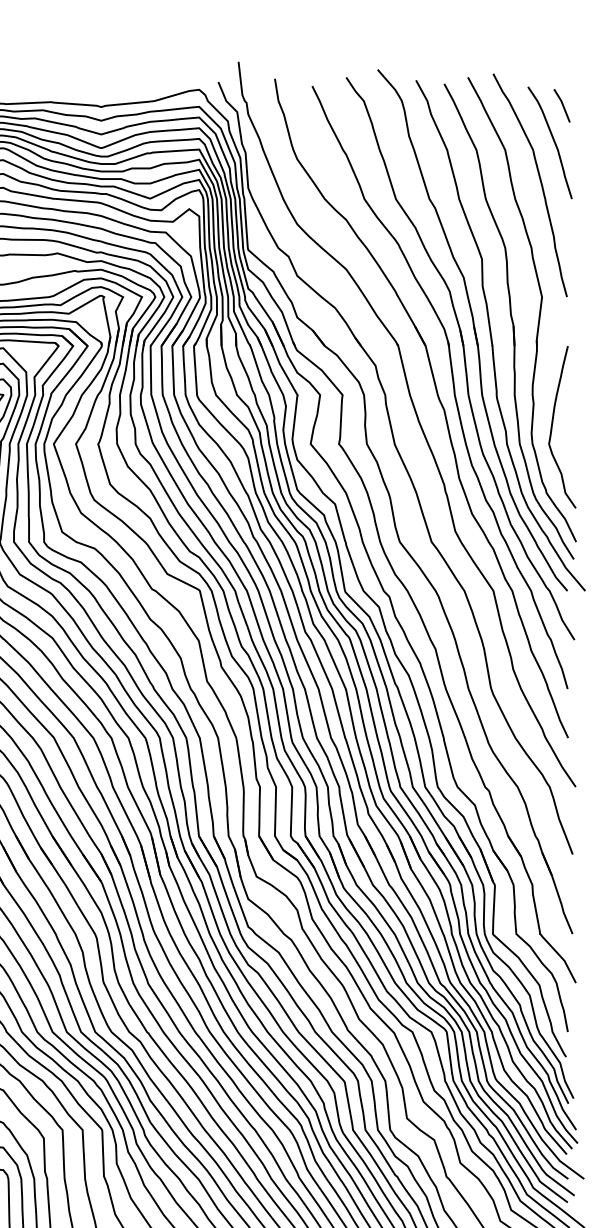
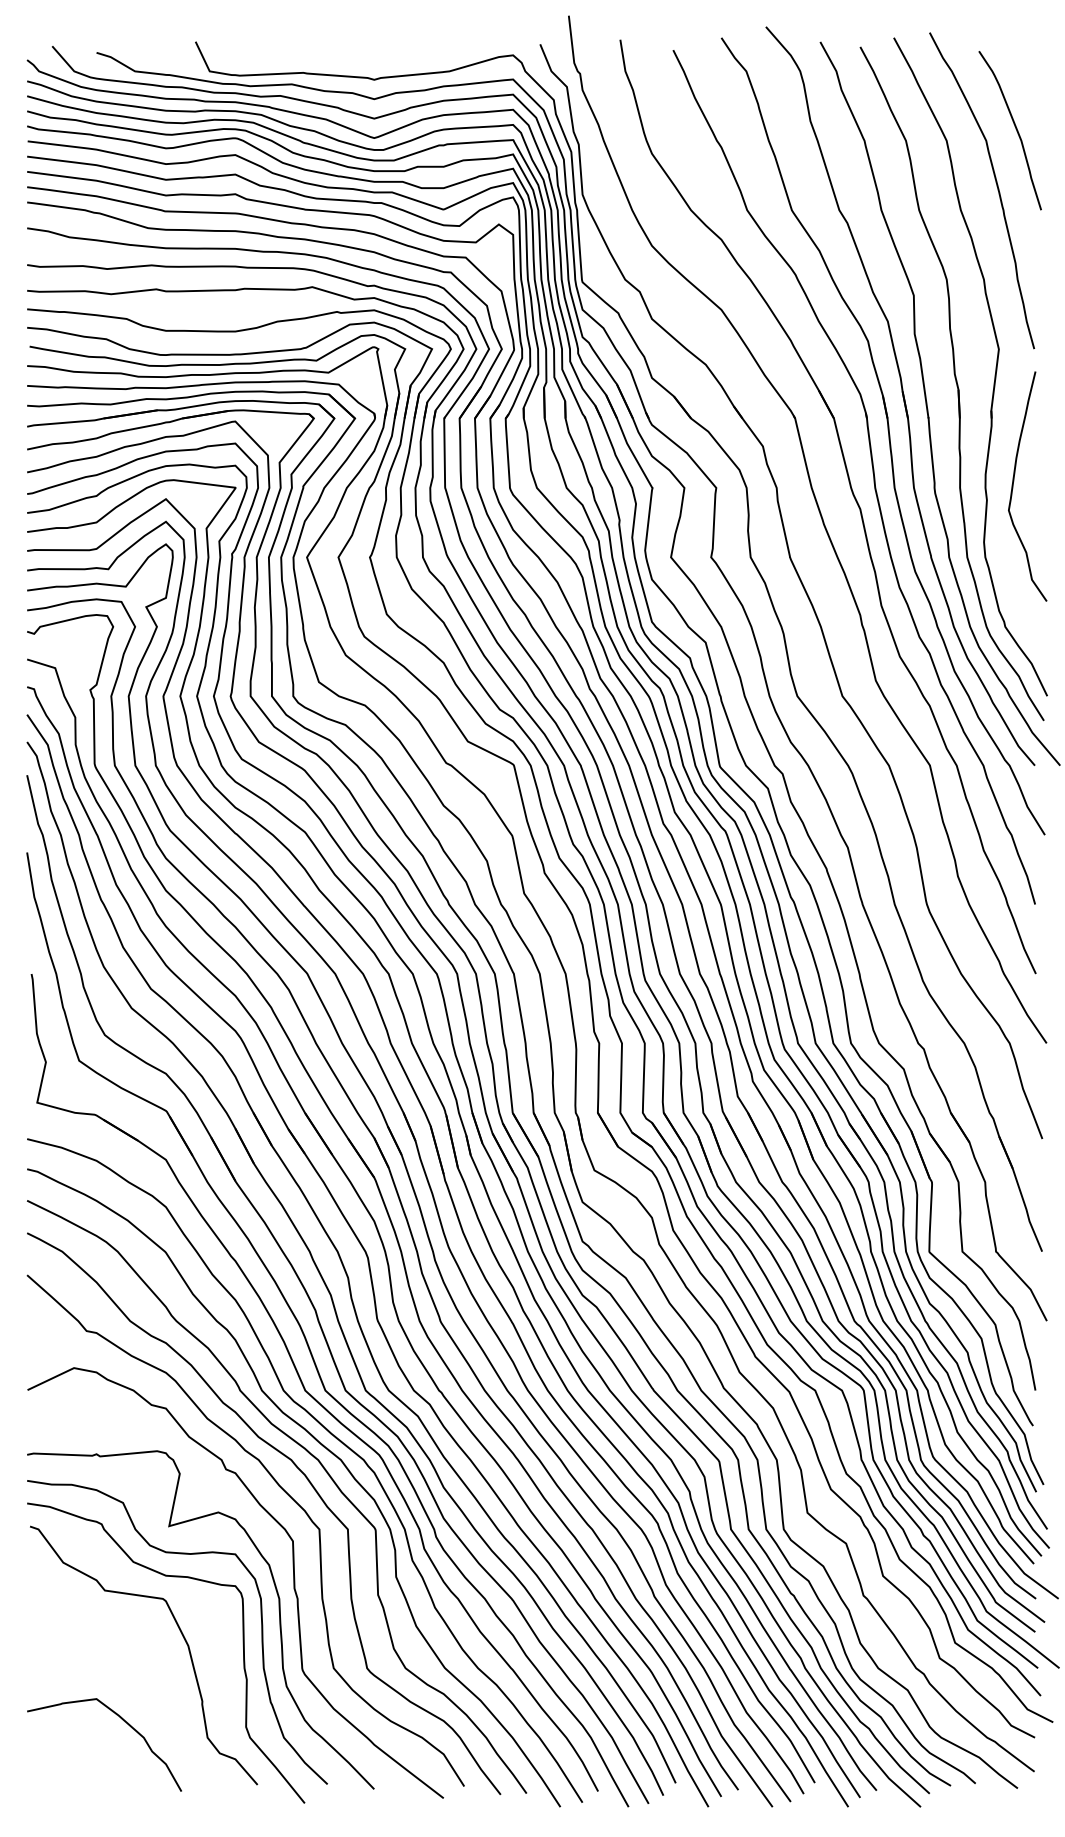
line: (562, 105) -> (1027, 77), removed
curve: (553, 423) -> (1014, 481), moved

